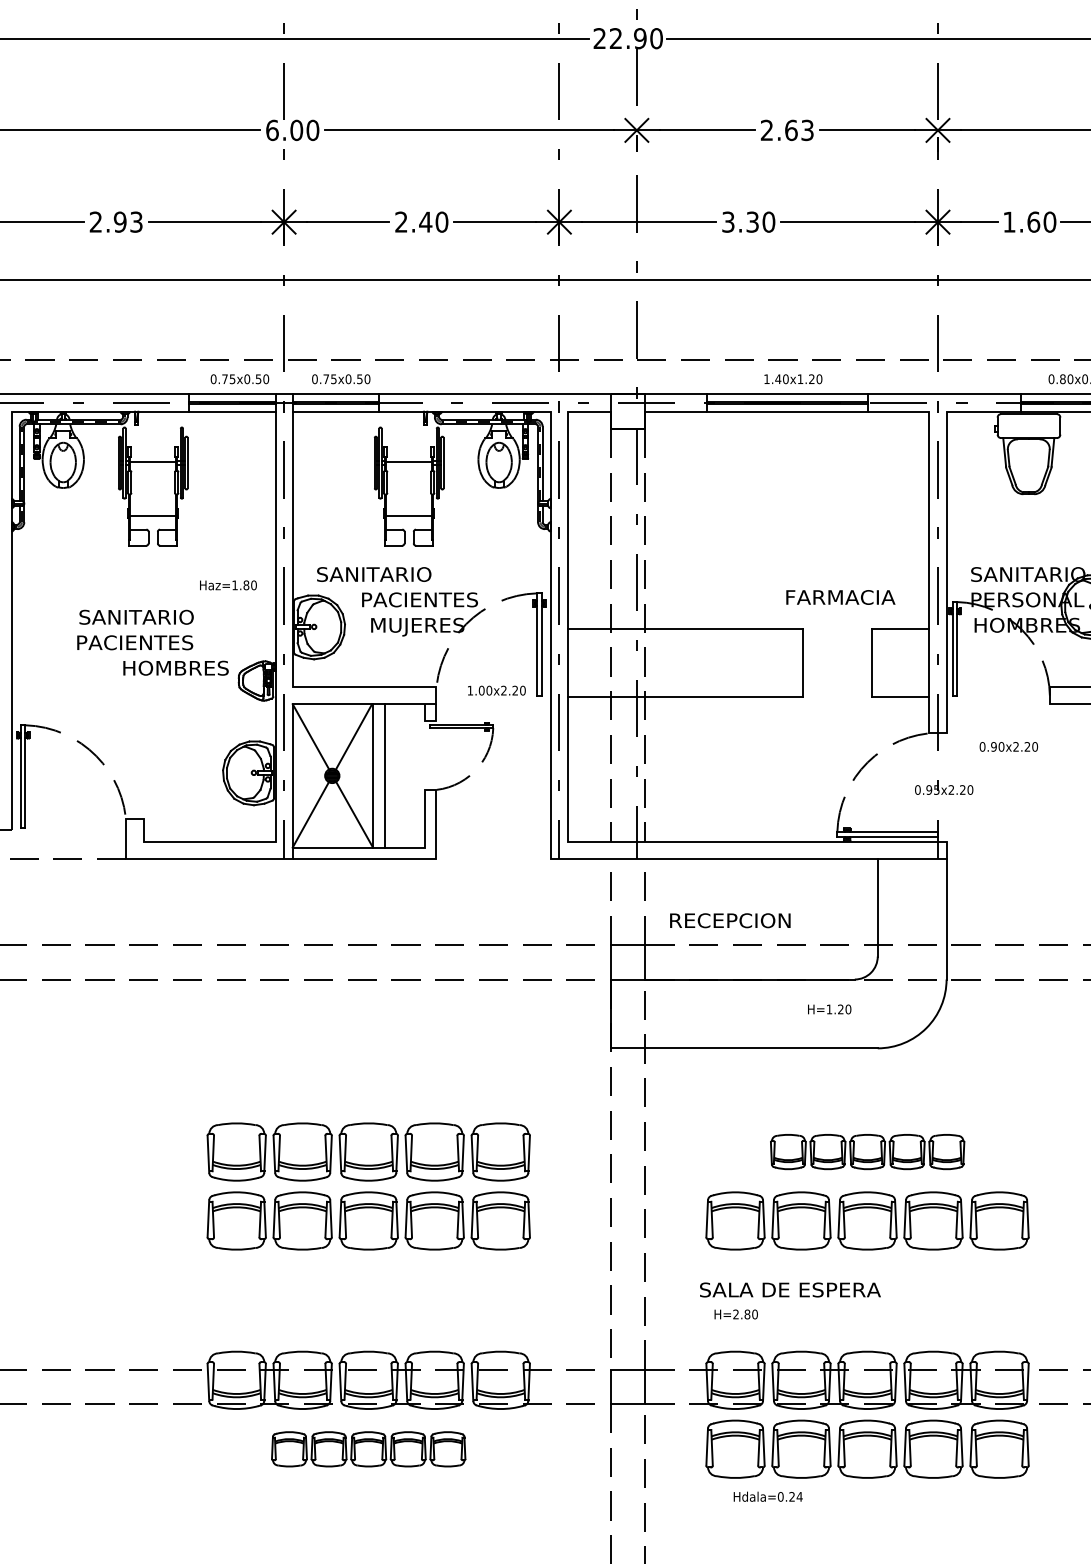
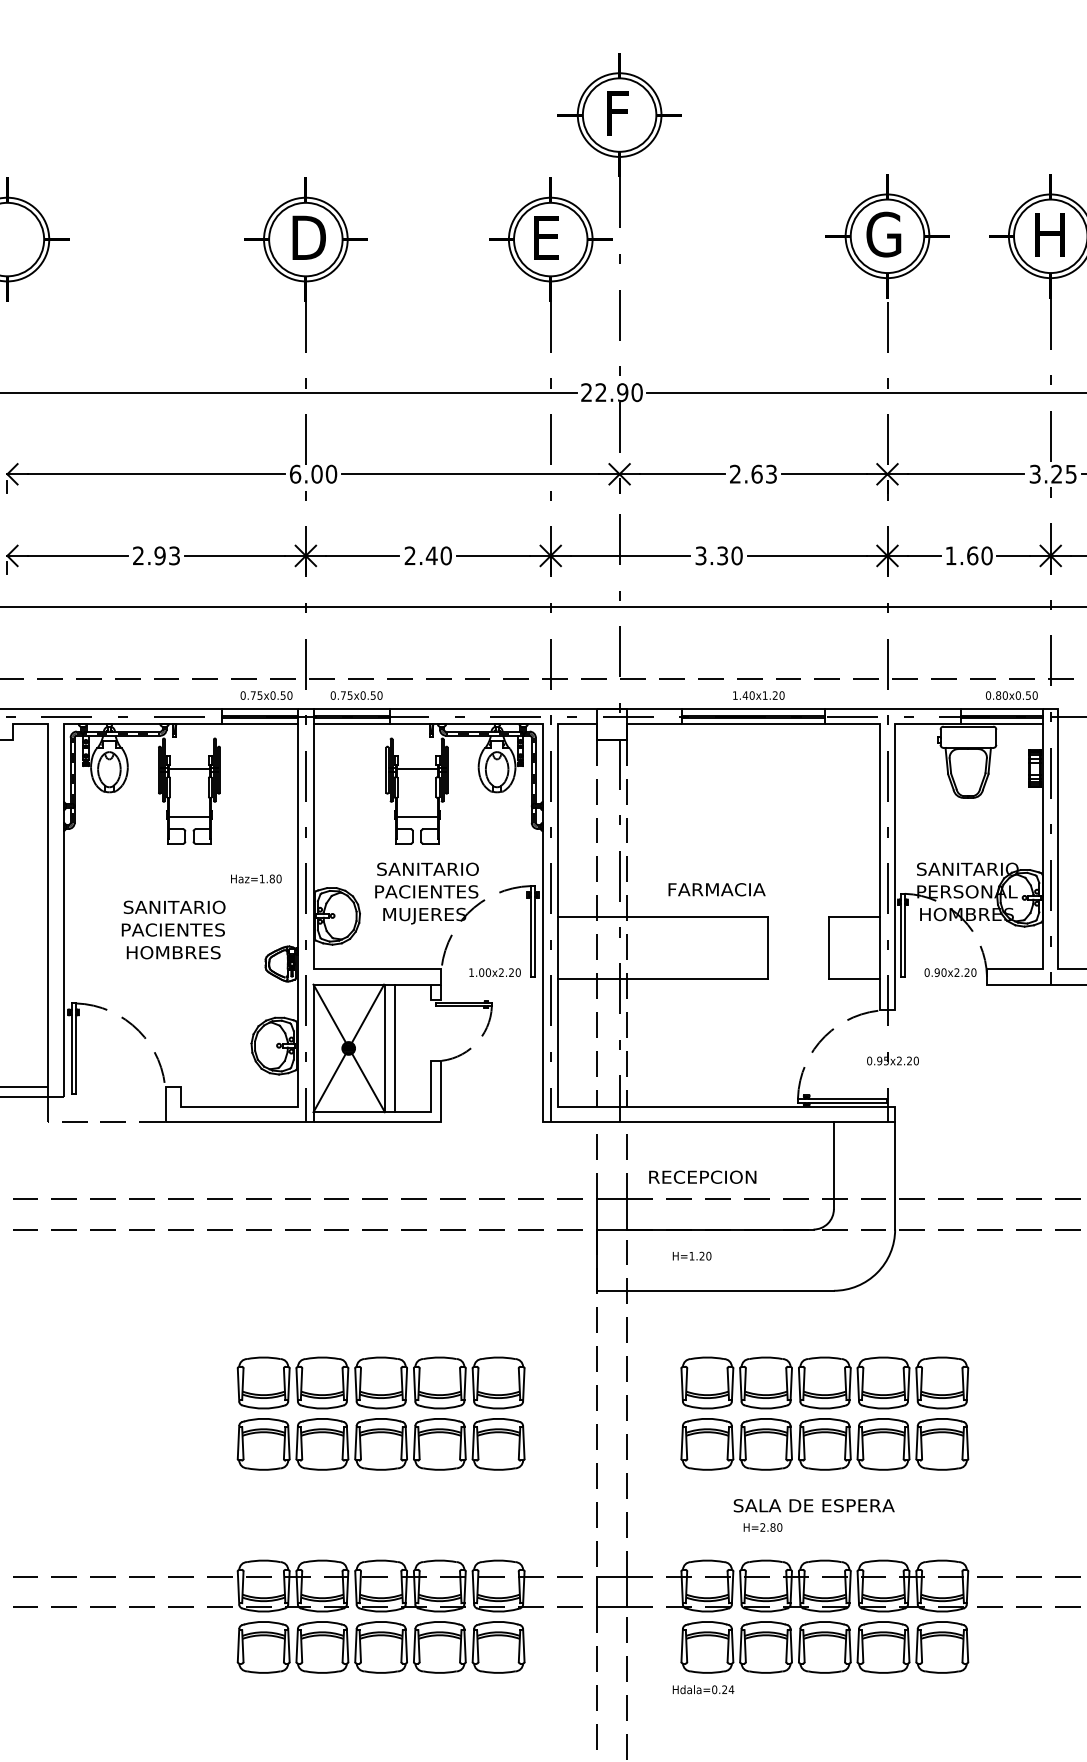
text: (373, 573) -> (427, 868), moved
text: (840, 597) -> (716, 889), moved
text: (175, 668) -> (173, 952), moved
text: (1008, 746) -> (950, 972), moved
text: (828, 1008) -> (691, 1255), moved
part: (867, 1151) -> (824, 1382), size x1.67
text: (789, 1289) -> (813, 1505), moved
text: (735, 1314) -> (762, 1527), moved
part: (368, 1449) -> (380, 1647), size x1.67
text: (768, 1496) -> (703, 1689), moved

